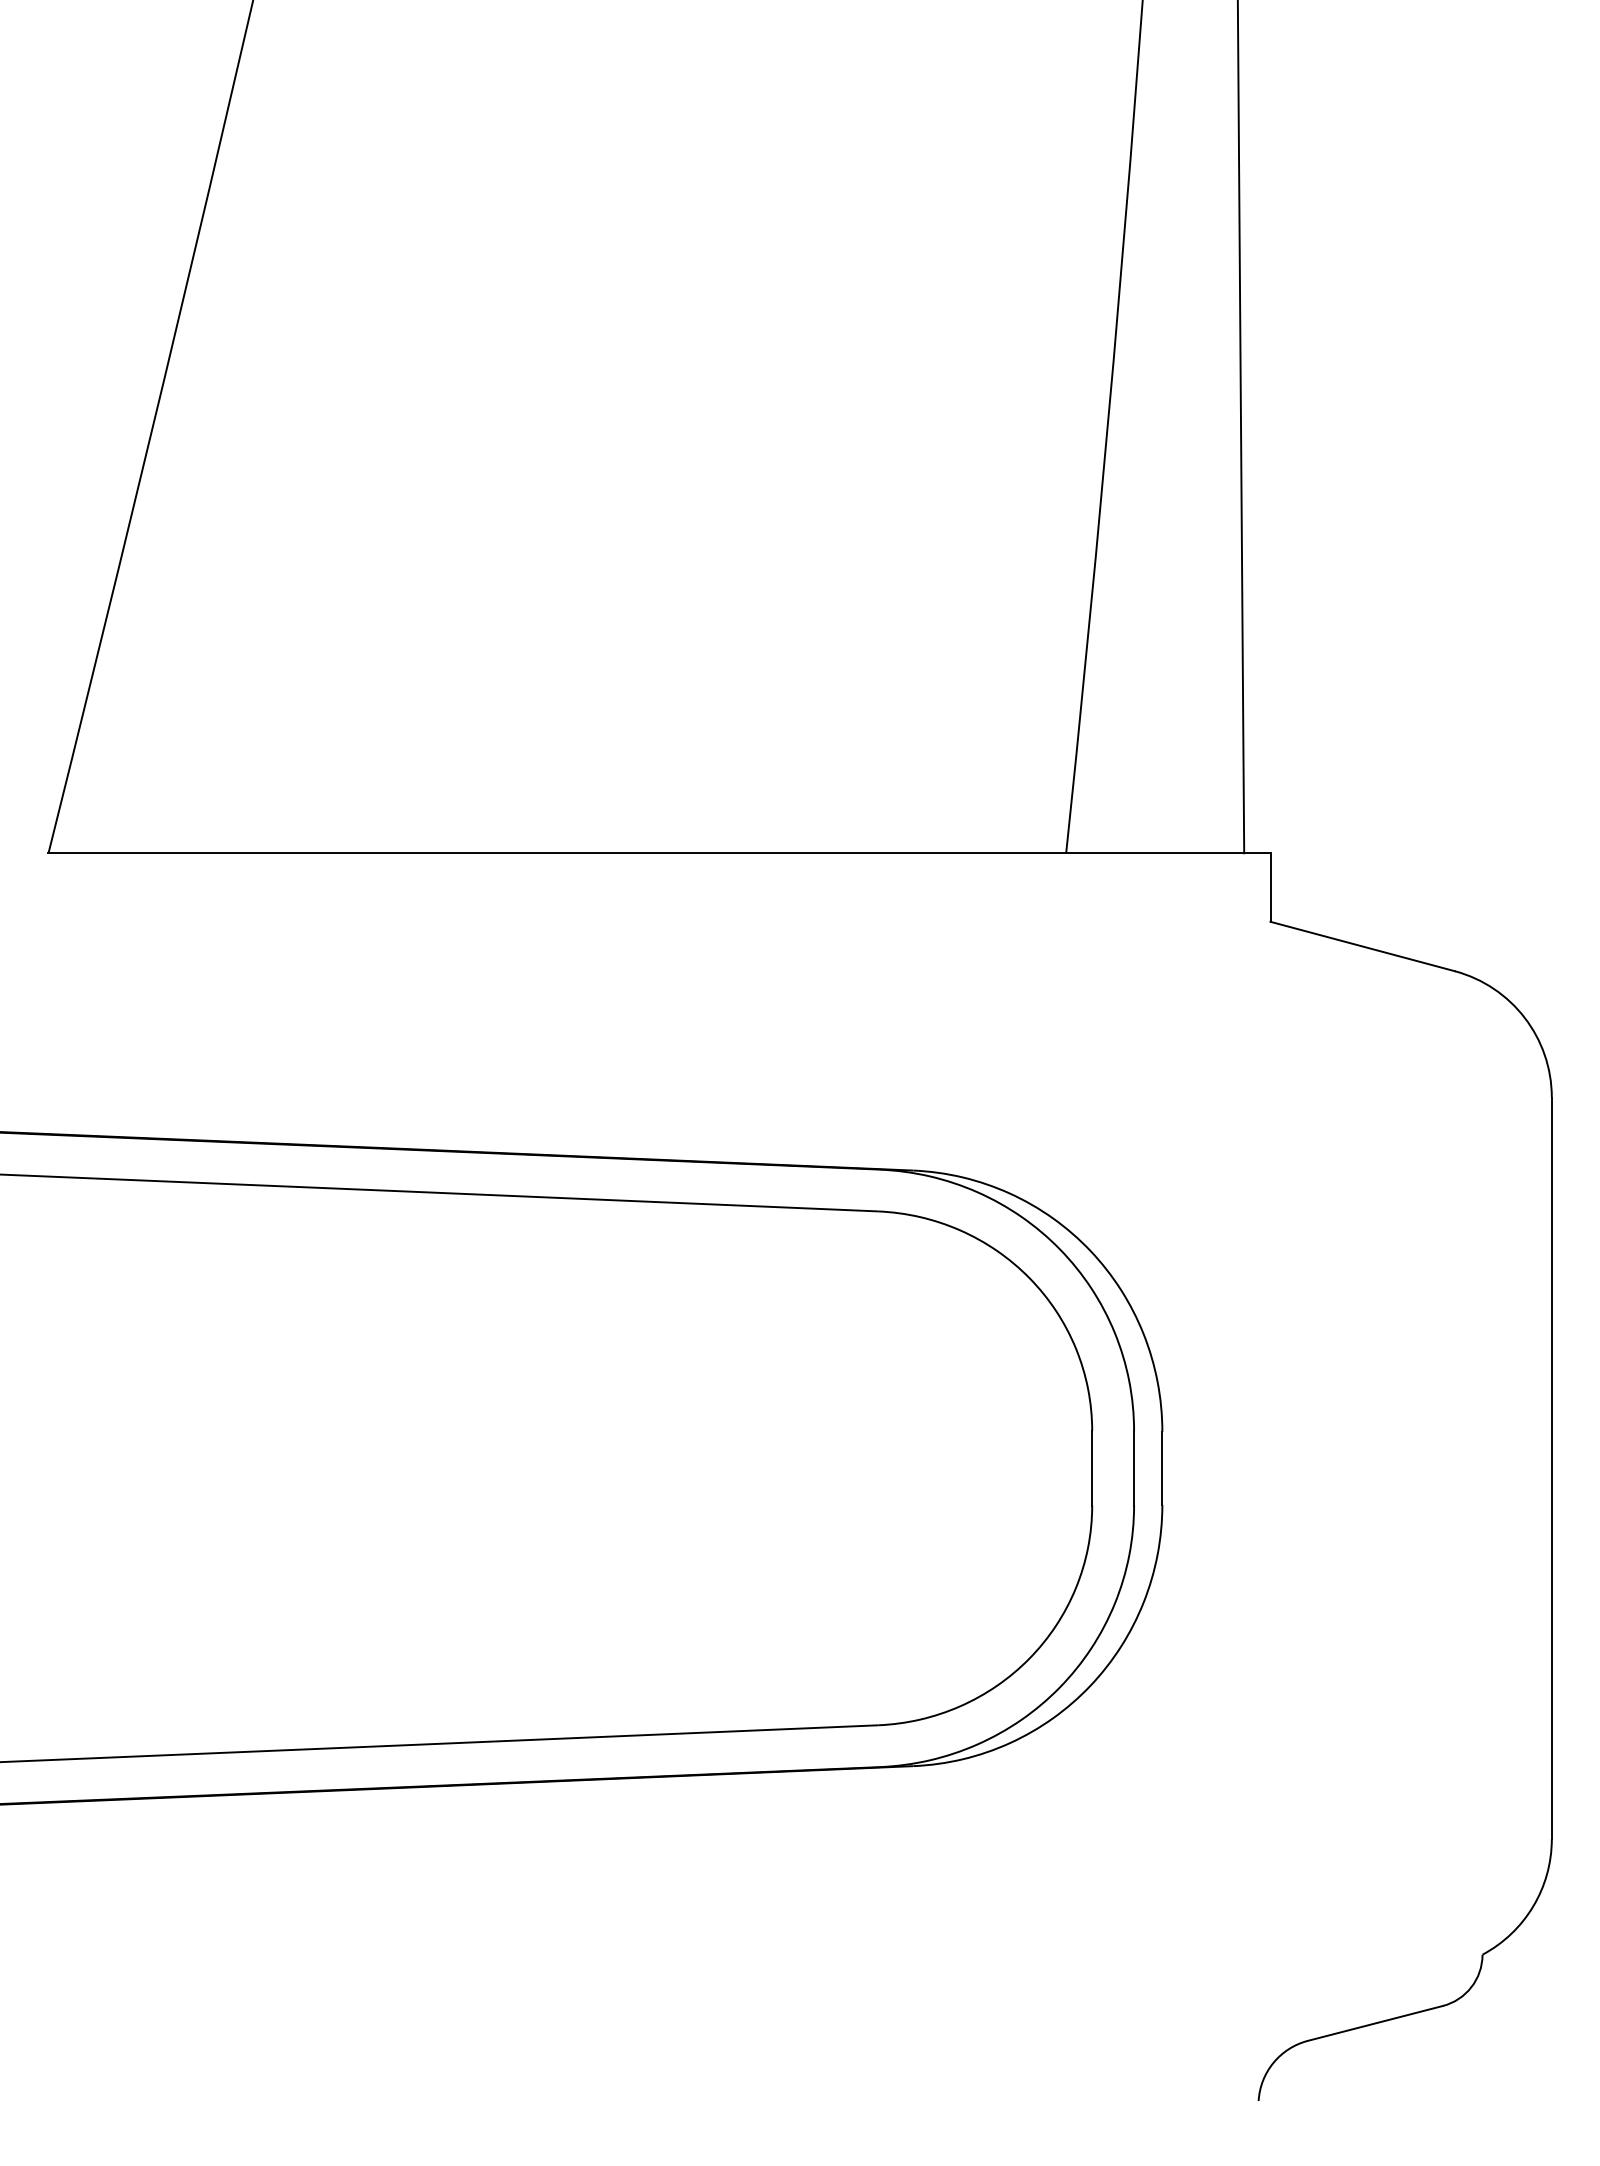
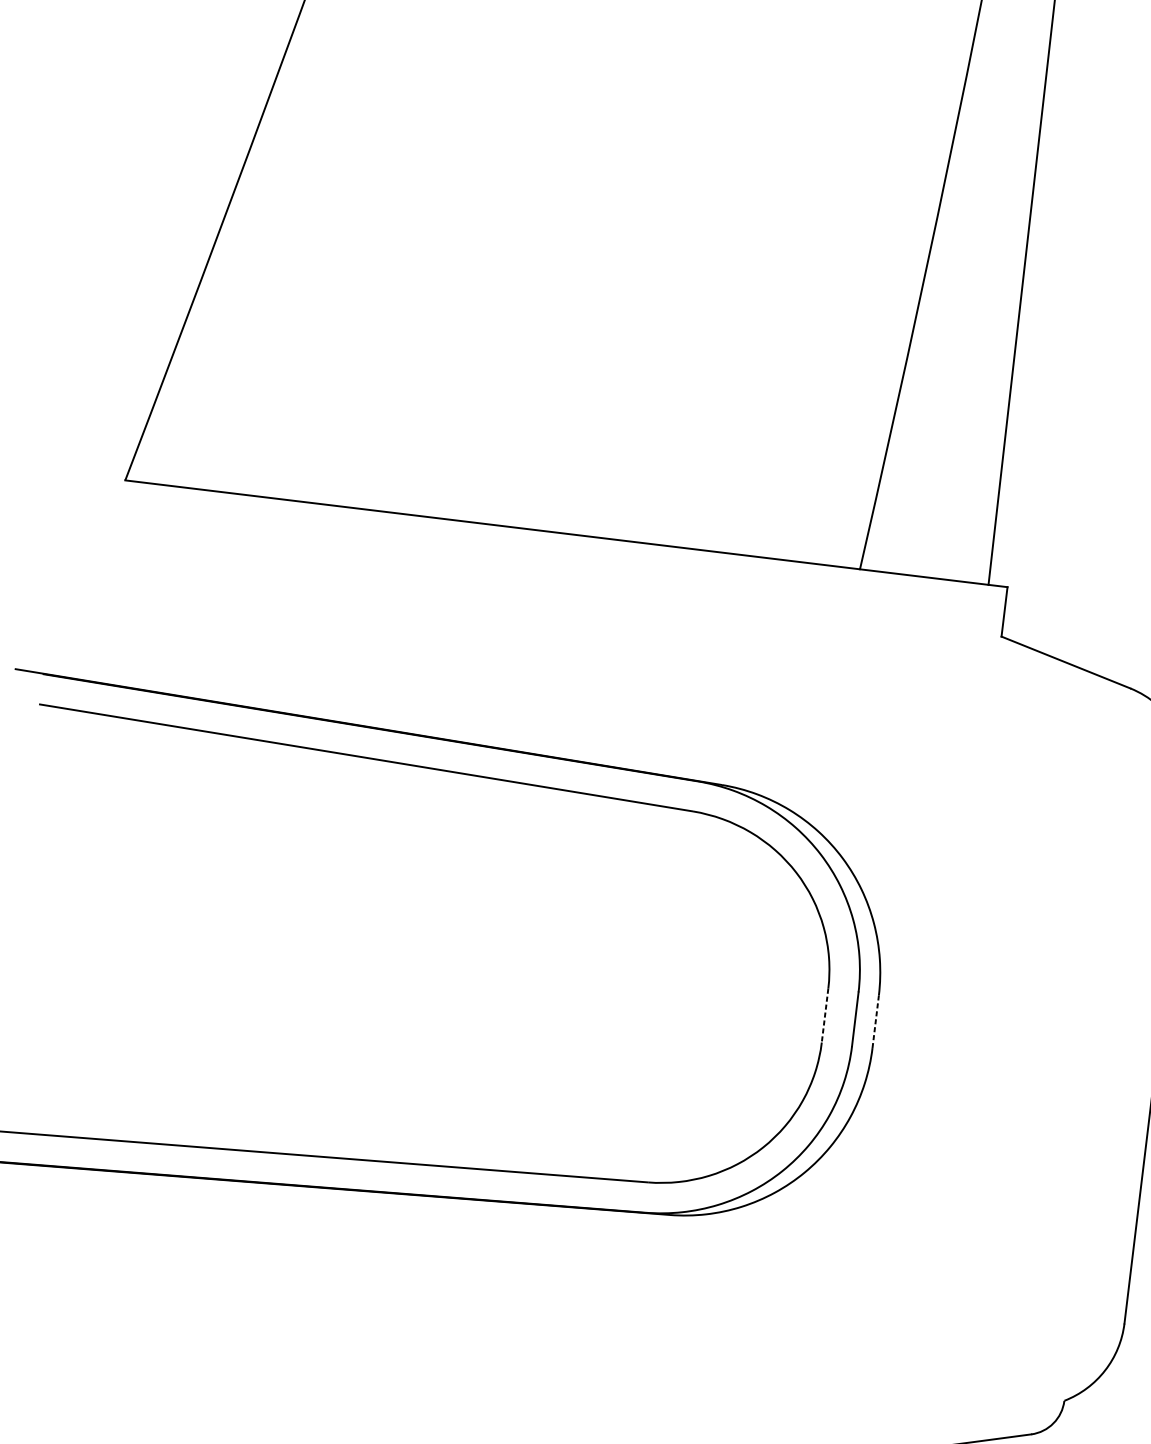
line: (1092, 1468) -> (825, 1015), solid -> dashed
line: (1162, 1468) -> (875, 1021), solid -> dashed

